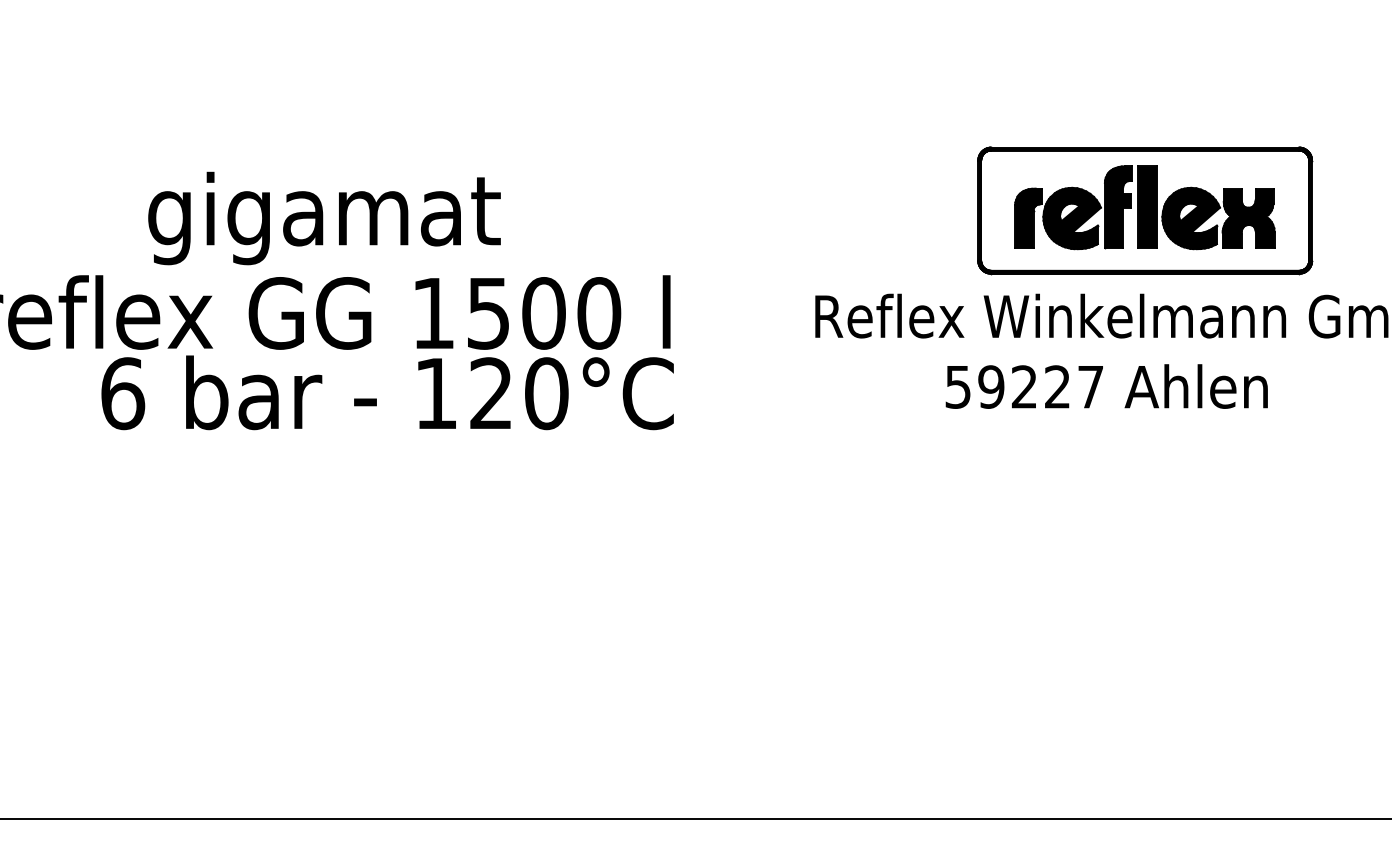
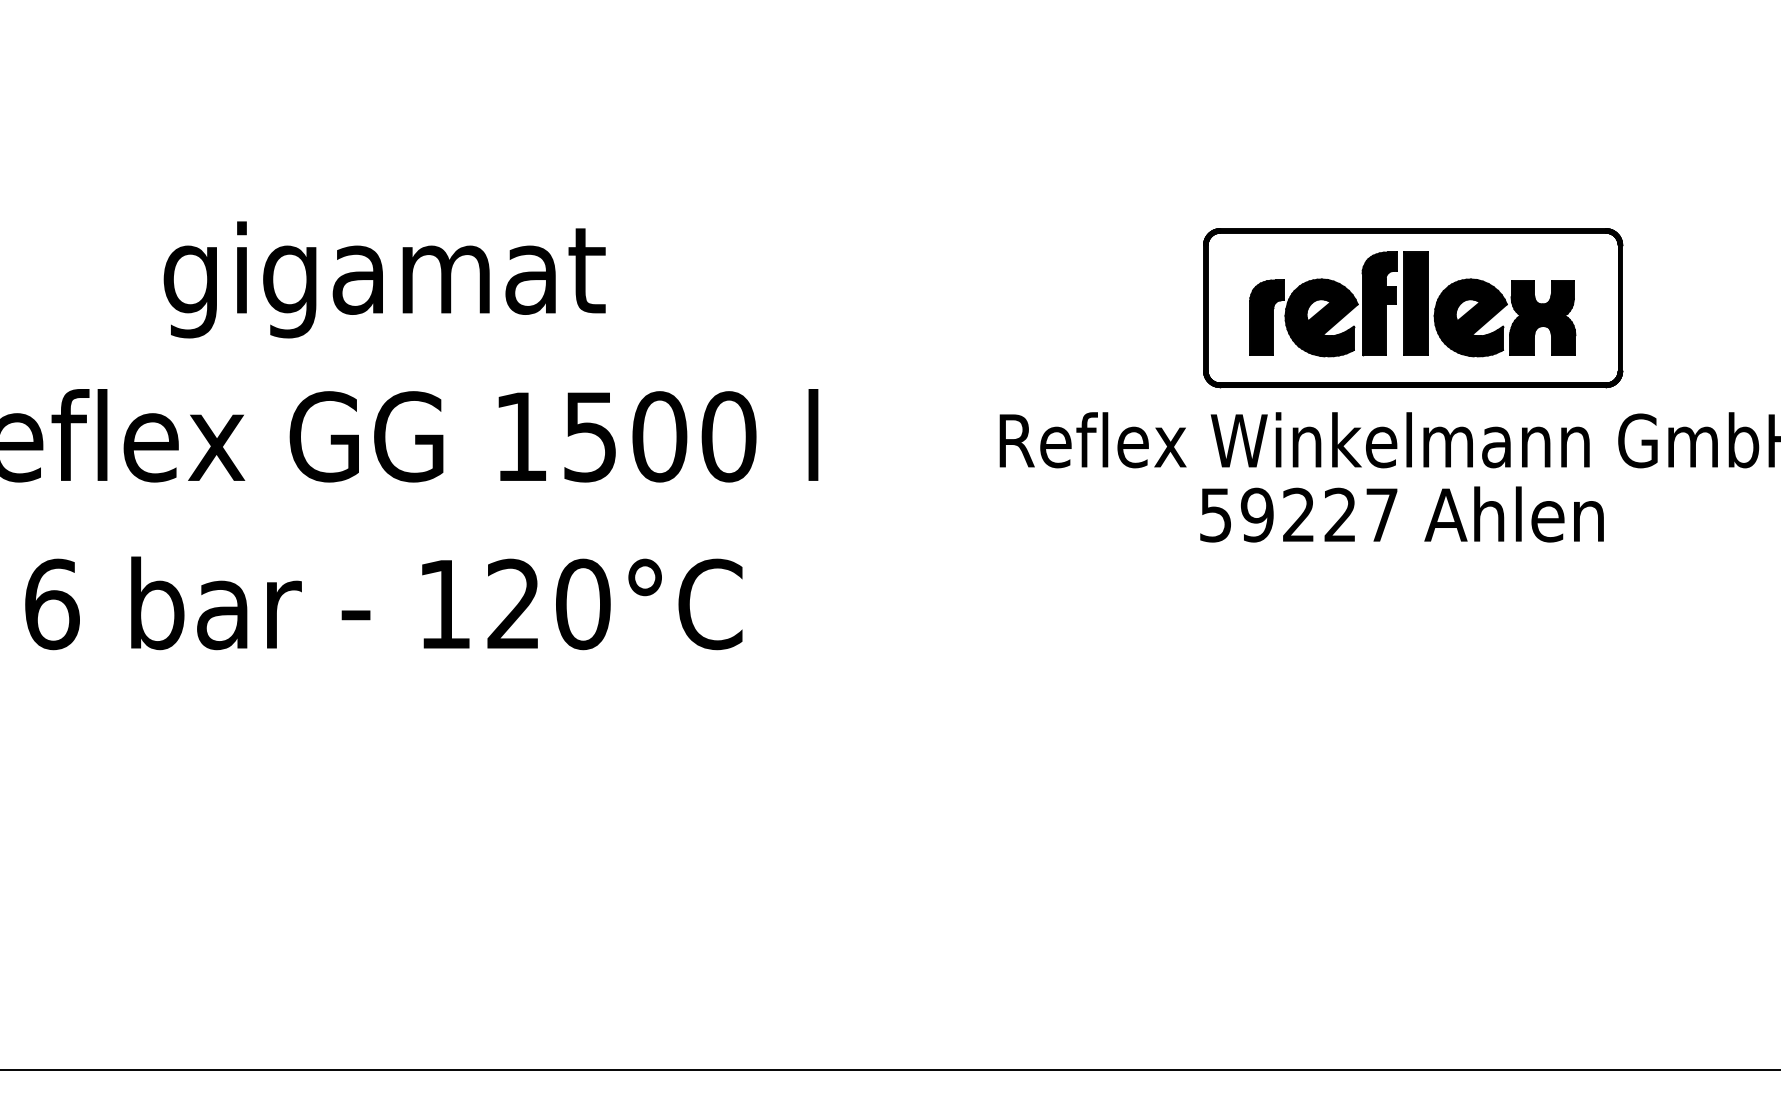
text: (324, 218) -> (384, 279), moved
text: (1106, 386) -> (1401, 514), moved
text: (387, 392) -> (383, 603), moved

